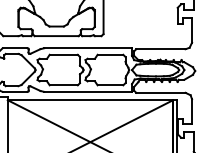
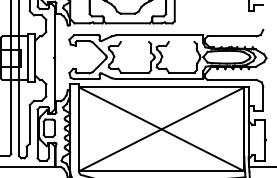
line: (192, 30) -> (263, 17), removed
line: (63, 55) -> (134, 42), removed
line: (110, 55) -> (181, 42), removed

